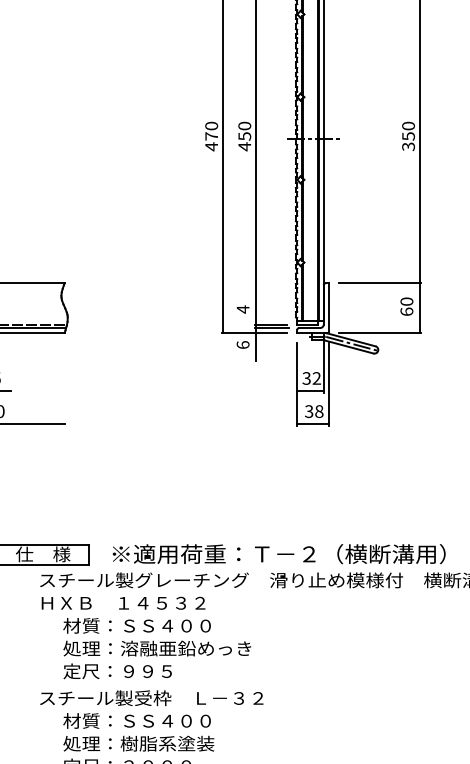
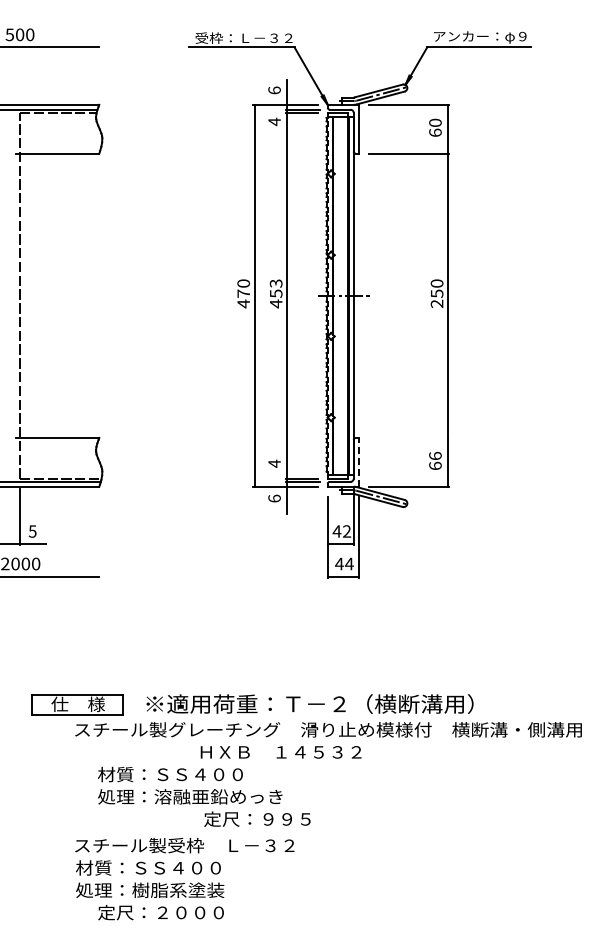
text: (245, 126) -> (276, 283), 450 -> 453
text: (408, 146) -> (437, 303), 350 -> 250
line: (379, 283) -> (408, 438), removed
text: (406, 301) -> (435, 455), 60 -> 66
line: (328, 307) -> (358, 461), solid -> dashed
text: (306, 378) -> (336, 531), 32 -> 42
text: (314, 411) -> (344, 563), 38 -> 44
text: (122, 603) -> (280, 752), moved
text: (117, 670) -> (257, 818), moved
text: (139, 731) -> (150, 878), moved

